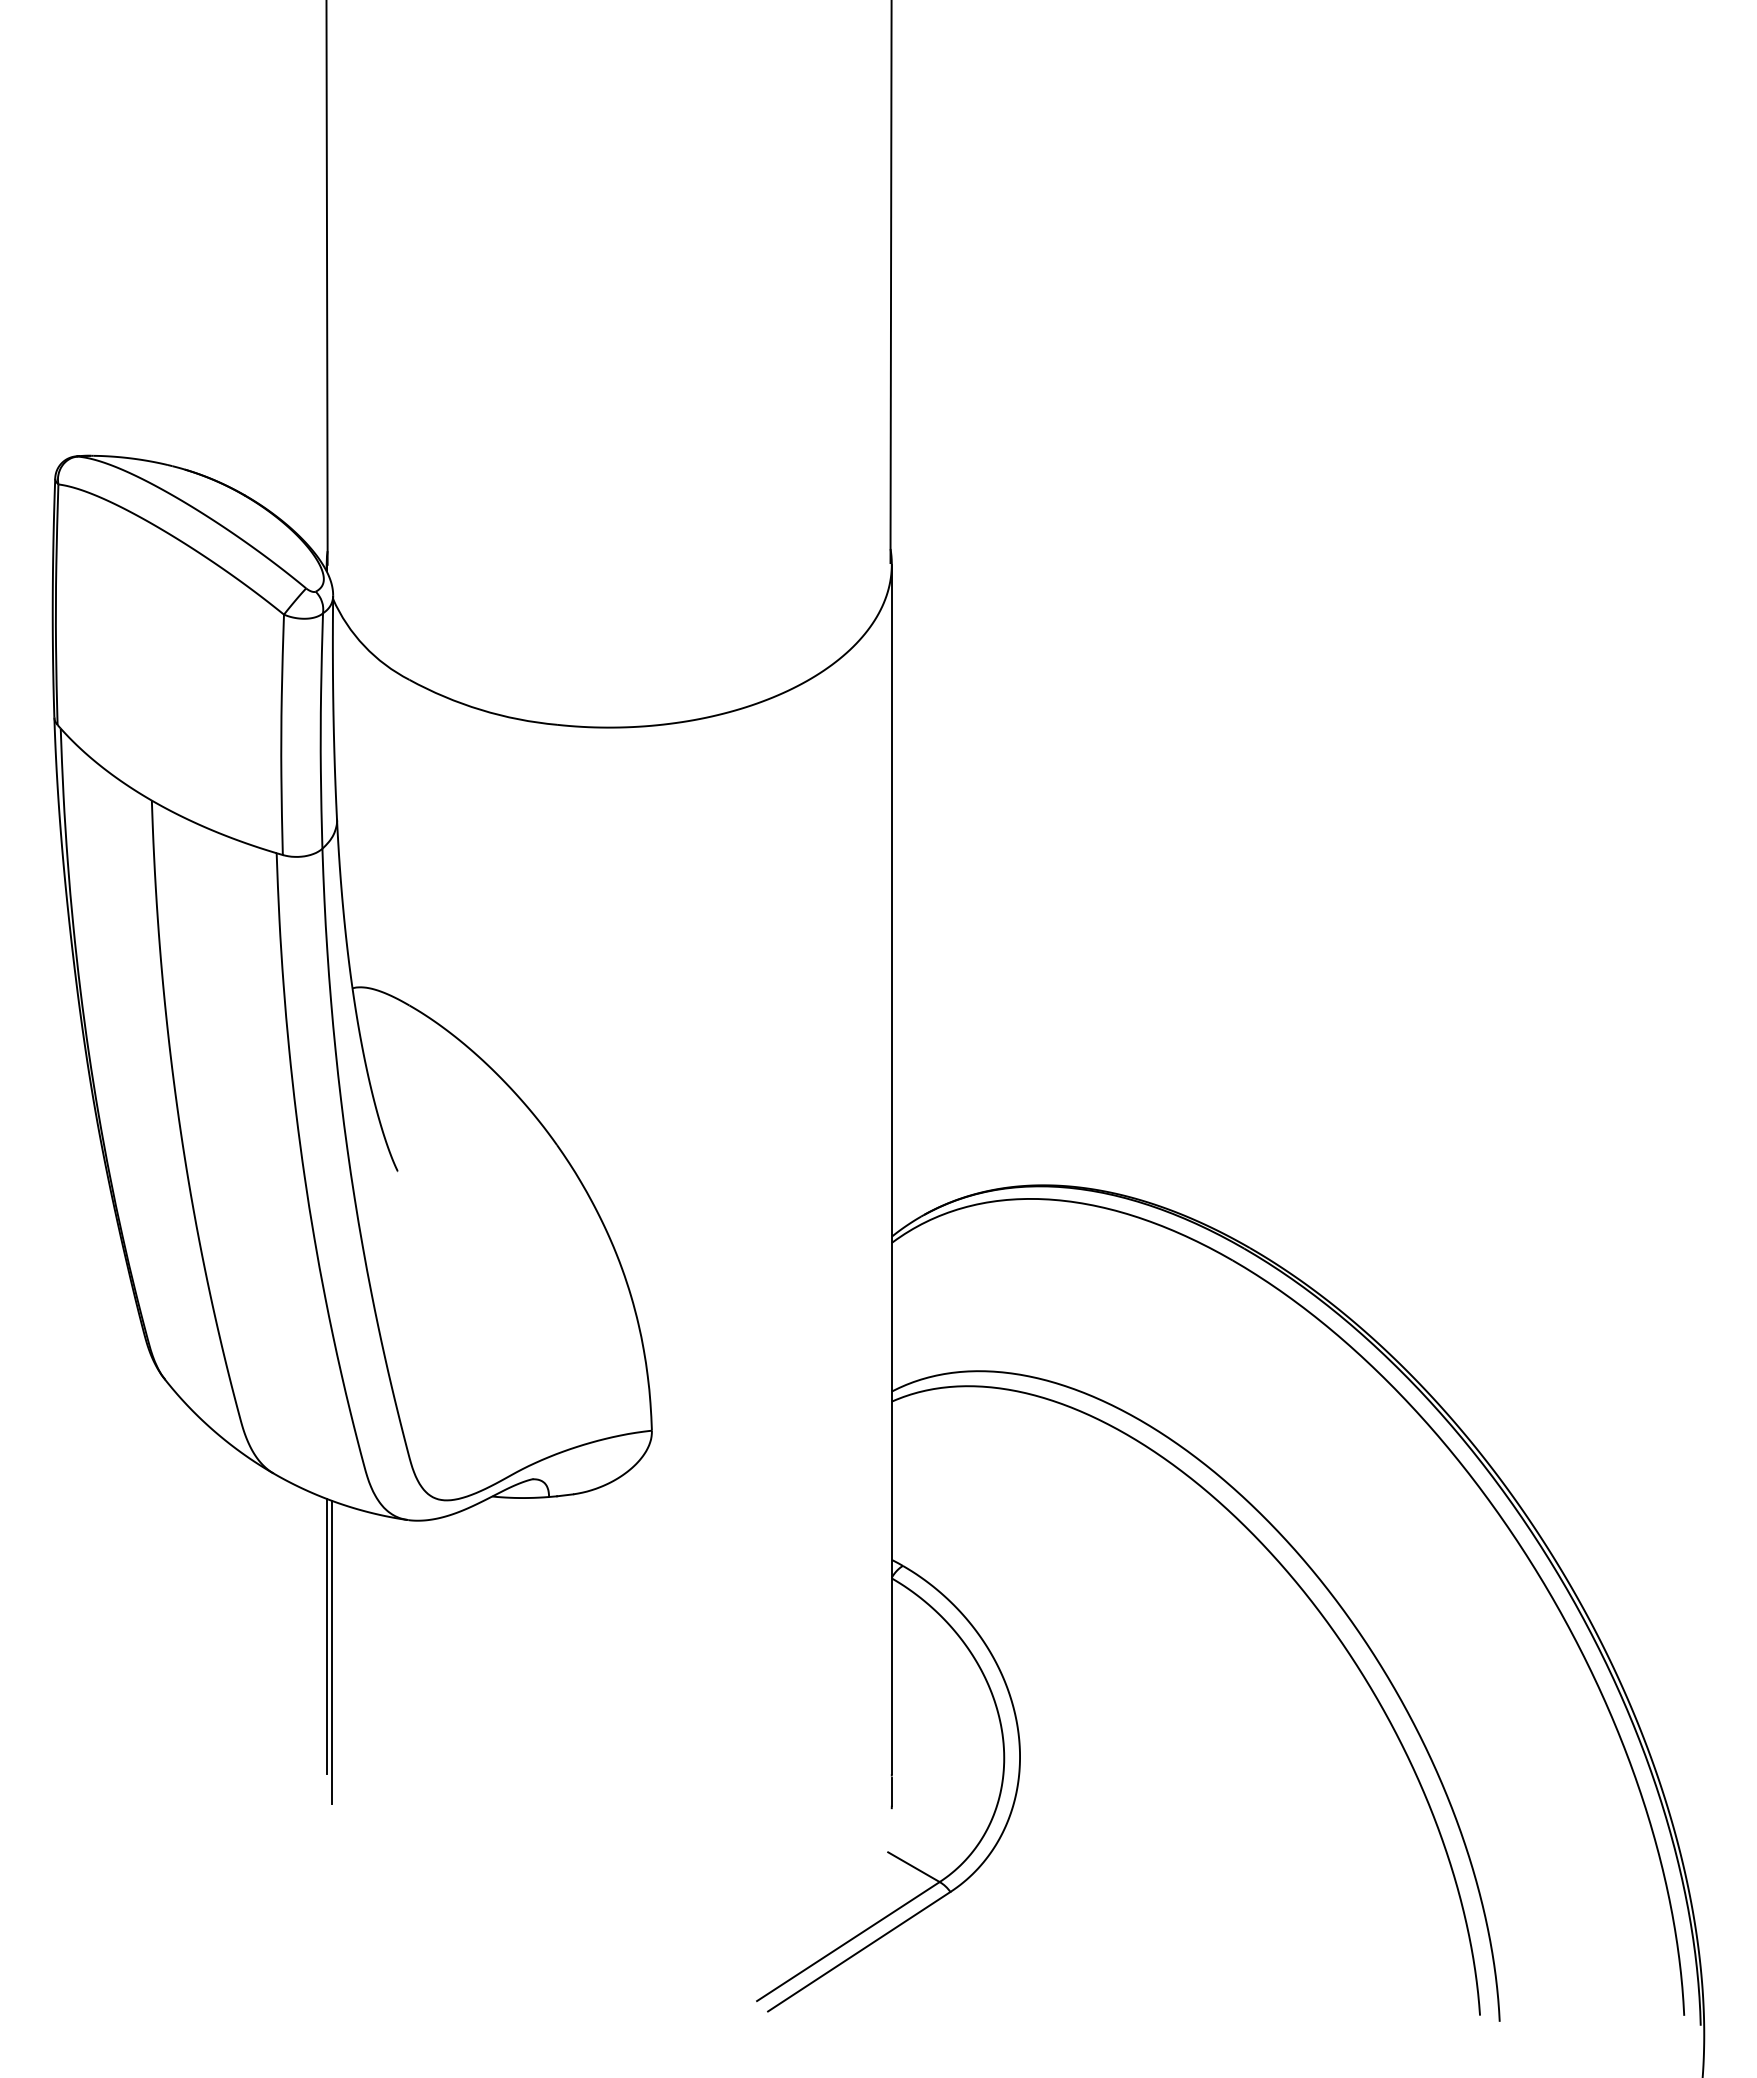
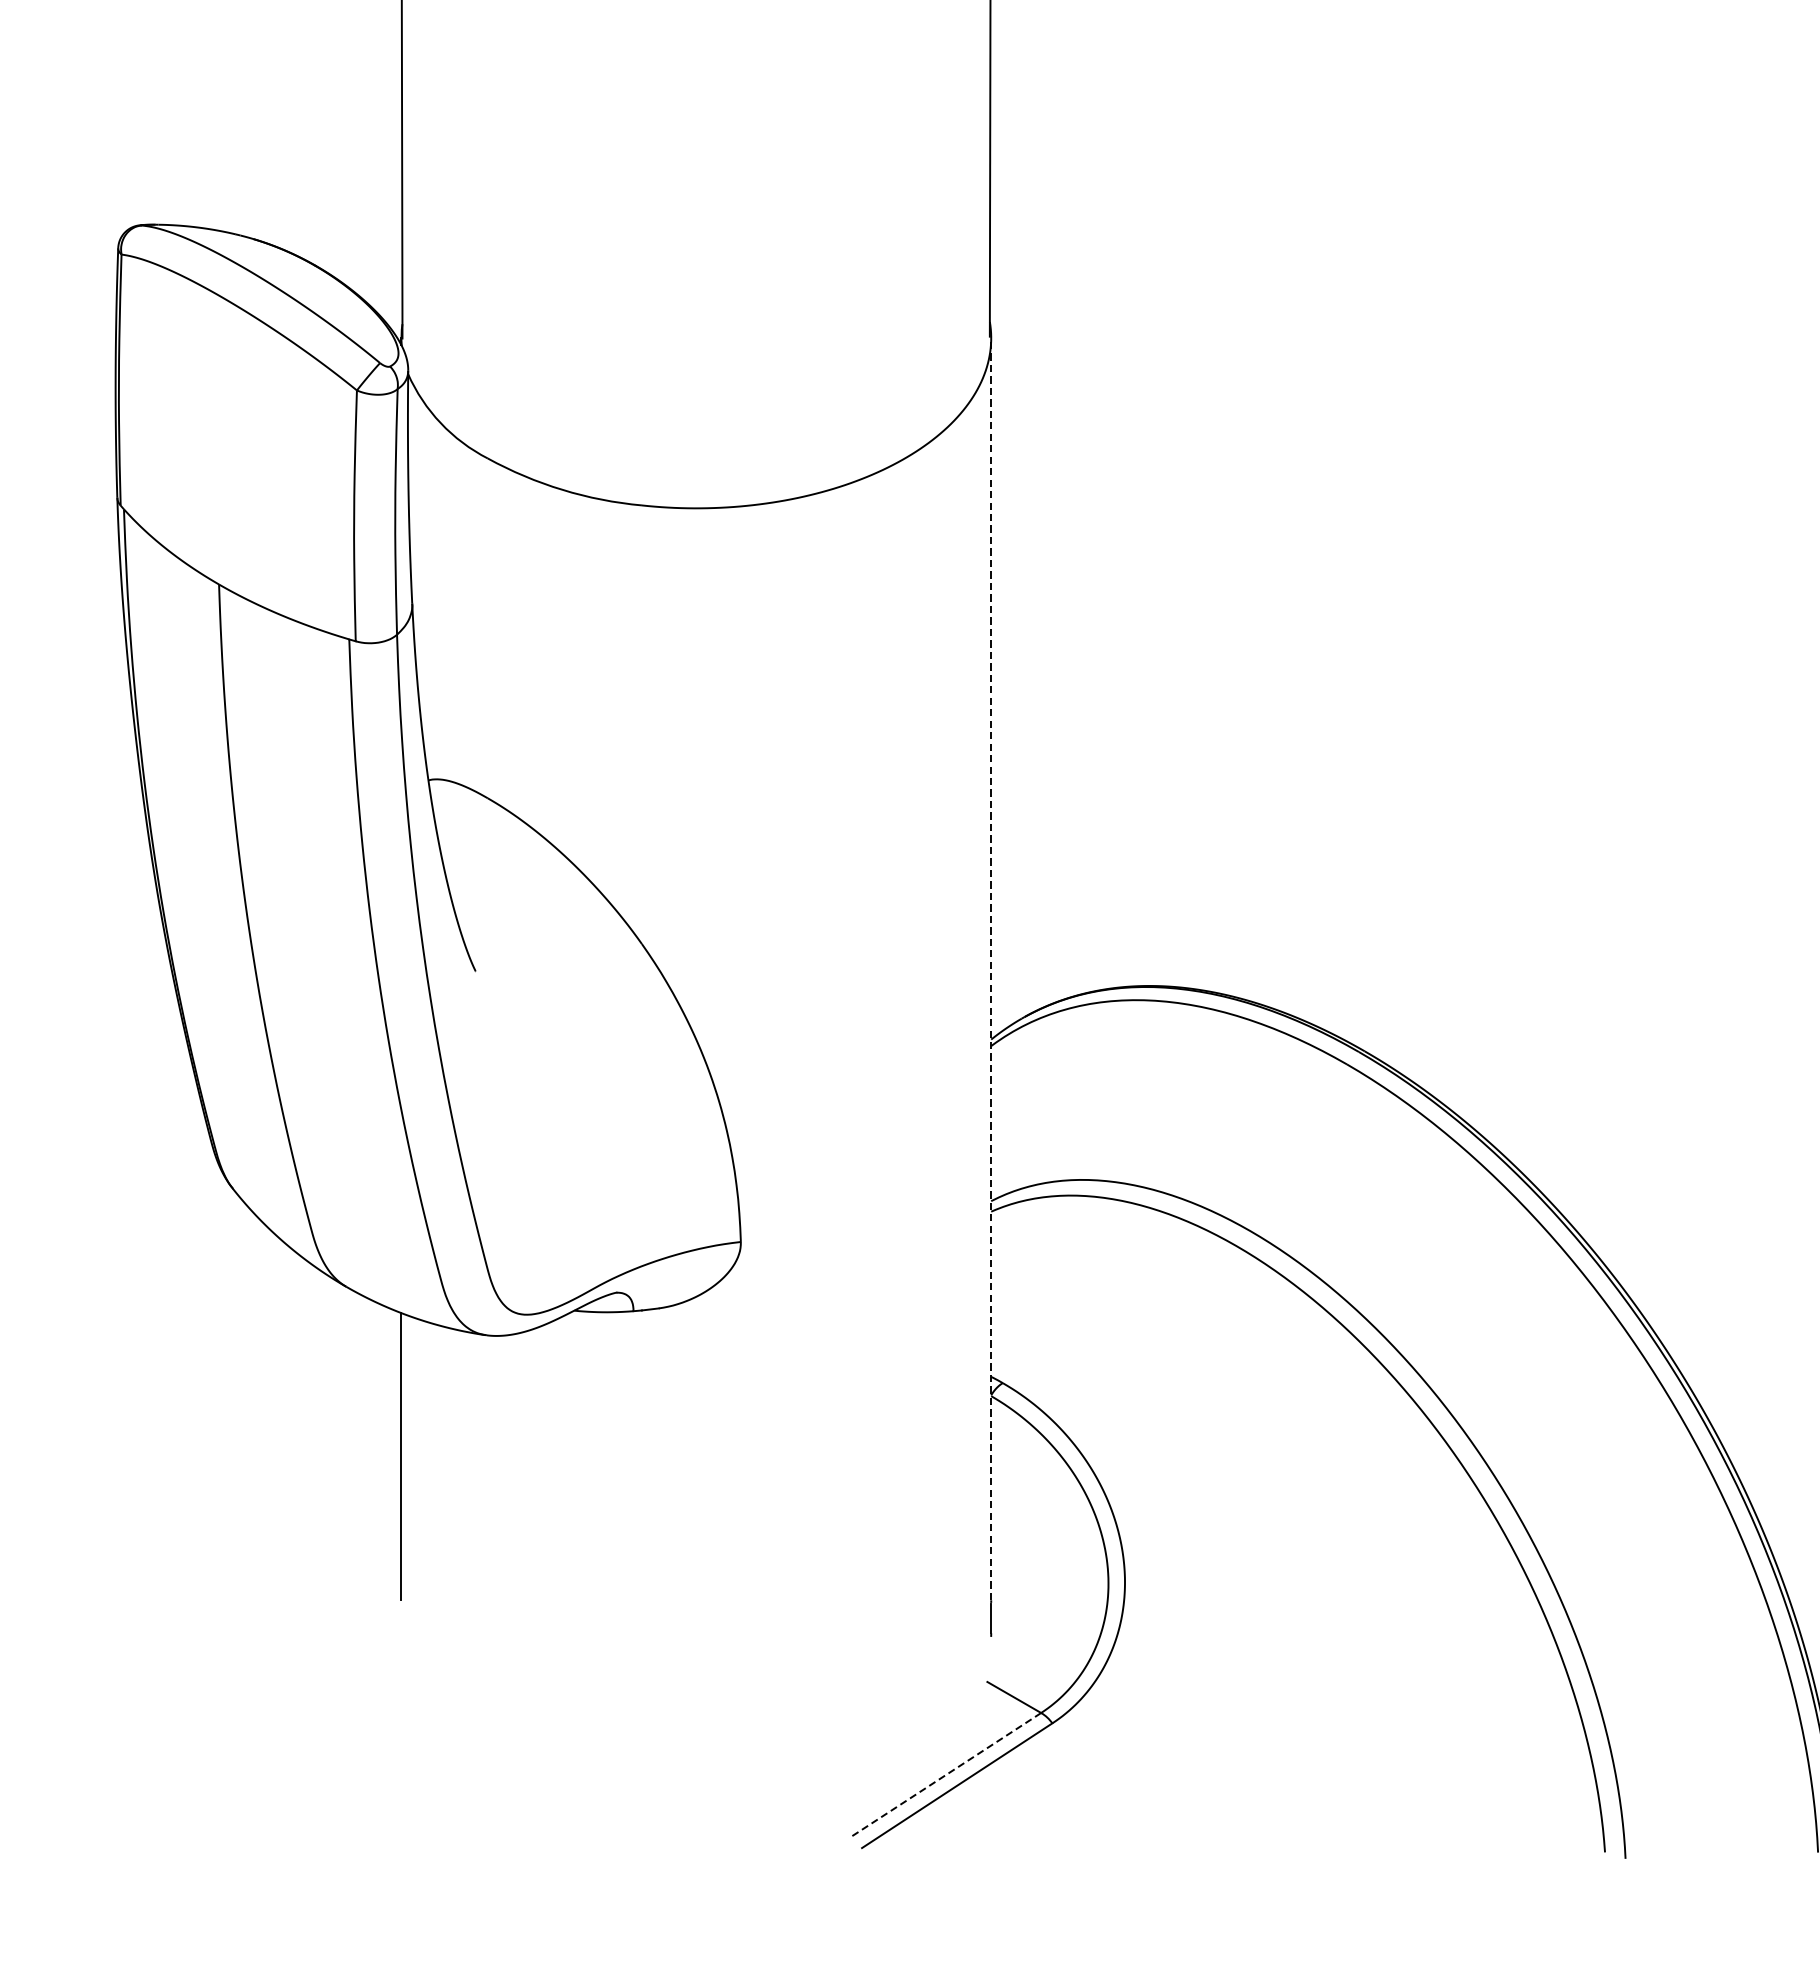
line: (891, 1169) -> (990, 969), solid -> dashed
line: (331, 1652) -> (406, 1473), removed
line: (847, 1941) -> (944, 1775), solid -> dashed

